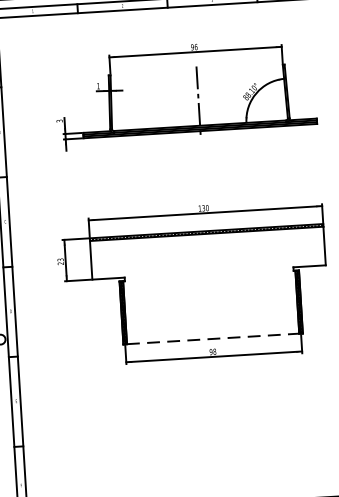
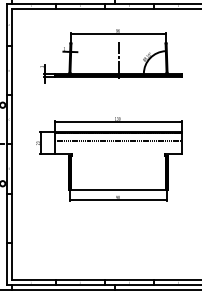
line: (207, 249) -> (118, 141), added
line: (214, 338) -> (119, 190), dashed -> solid

